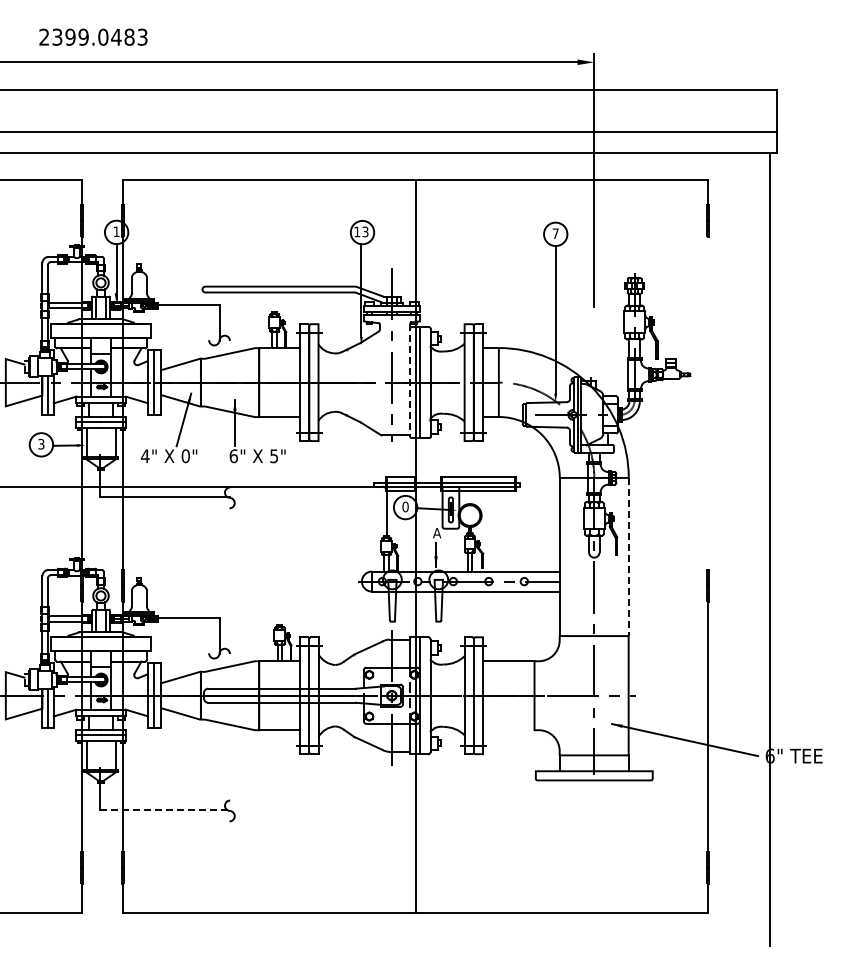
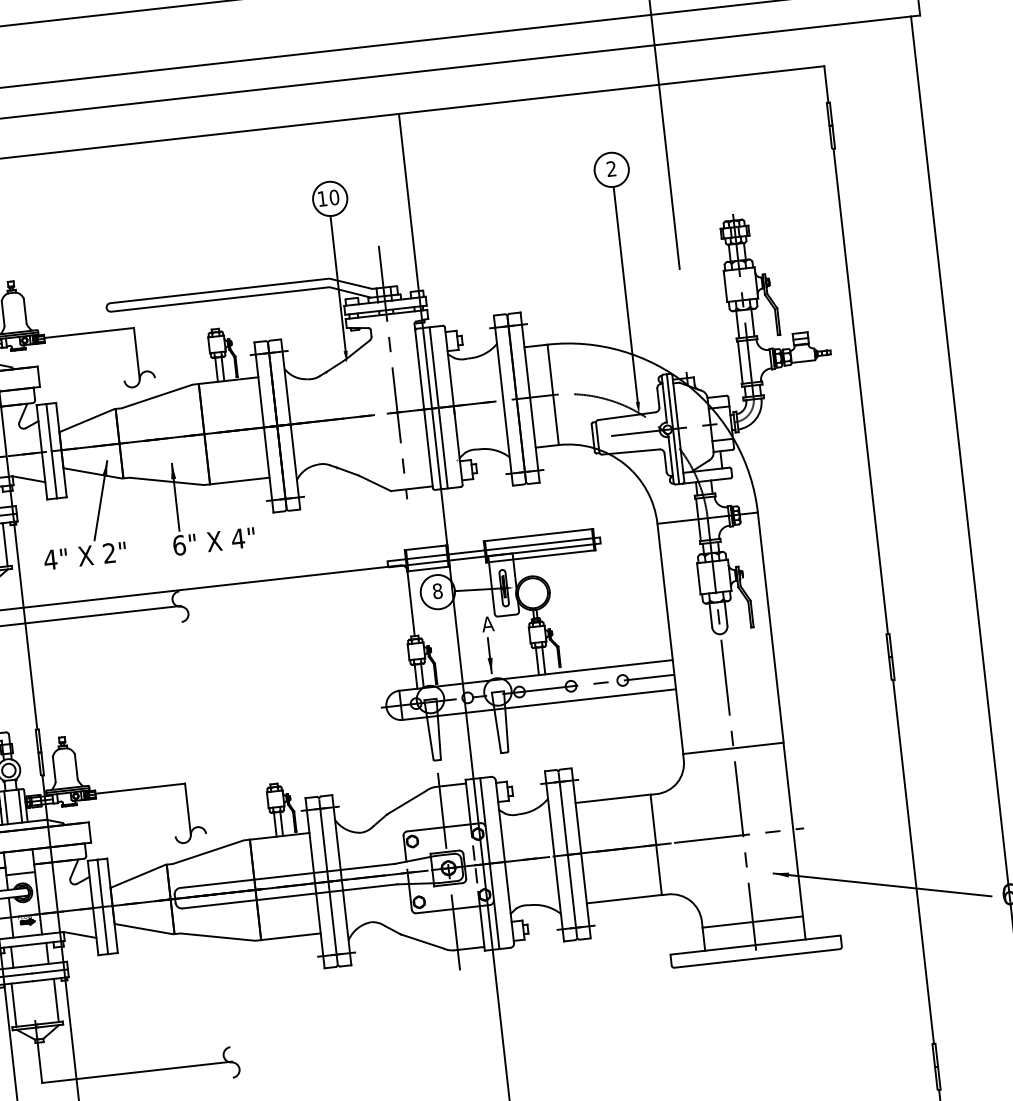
text: (365, 231) -> (334, 196), 13 -> 10
text: (555, 233) -> (611, 168), 7 -> 2
line: (410, 380) -> (424, 406), dashed -> solid
line: (707, 403) -> (860, 391), added
text: (185, 456) -> (109, 553), 0" -> 2"
text: (273, 456) -> (237, 539), 5" -> 4"
text: (405, 507) -> (437, 592), 0 -> 8
line: (628, 557) -> (770, 628), dashed -> solid
line: (508, 730) -> (624, 899), added
line: (165, 810) -> (137, 1072), dashed -> solid

